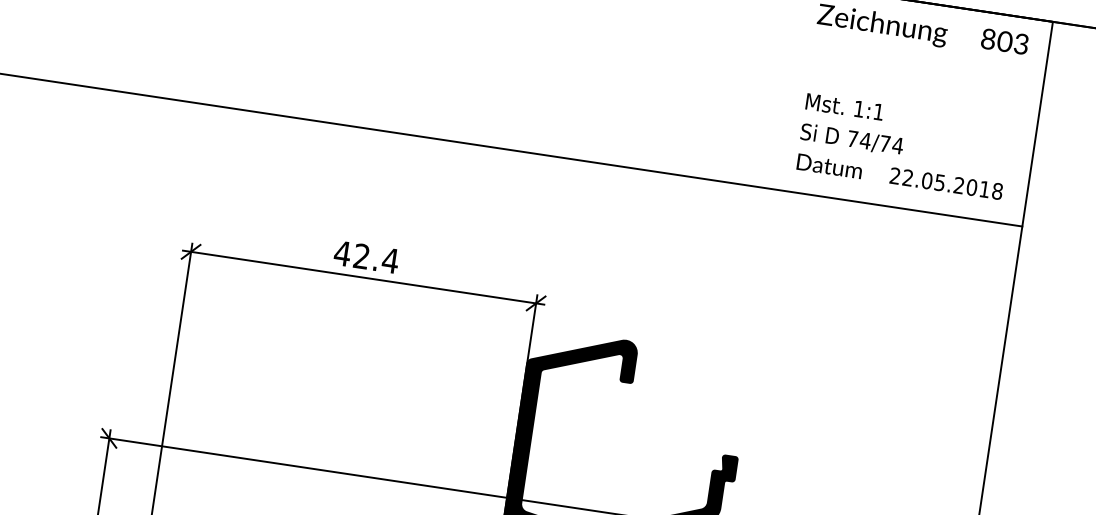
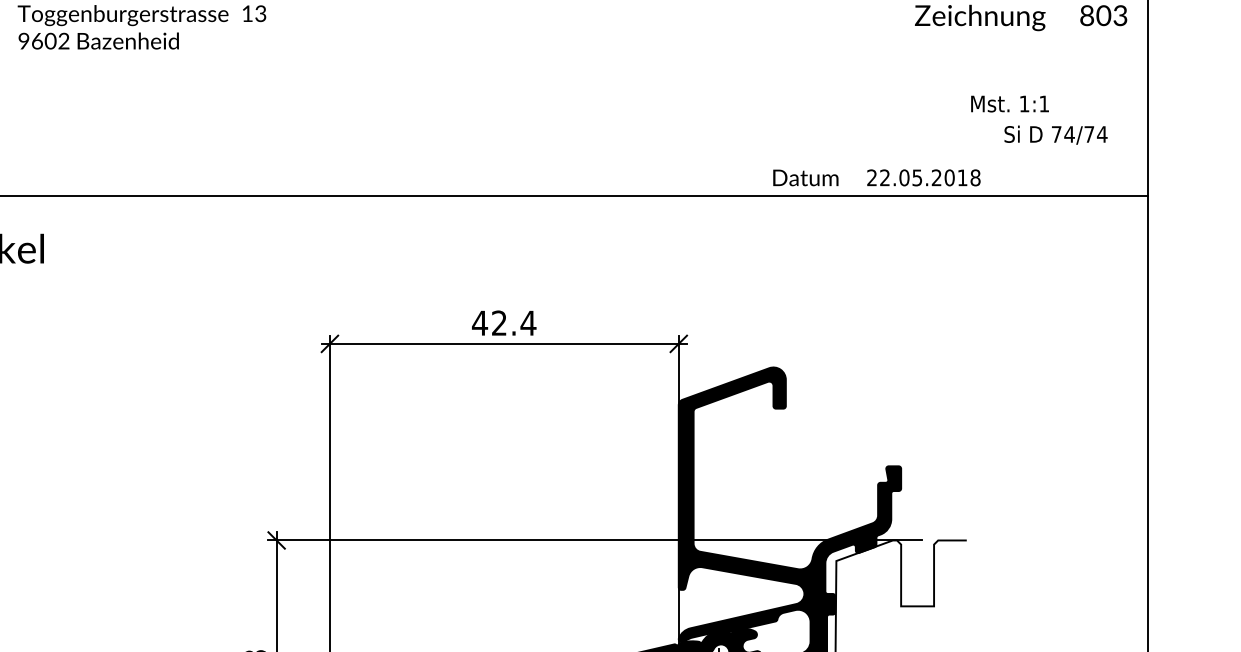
text: (844, 106) -> (1009, 103), moved
text: (851, 138) -> (1055, 134), moved
text: (899, 176) -> (876, 177), moved

